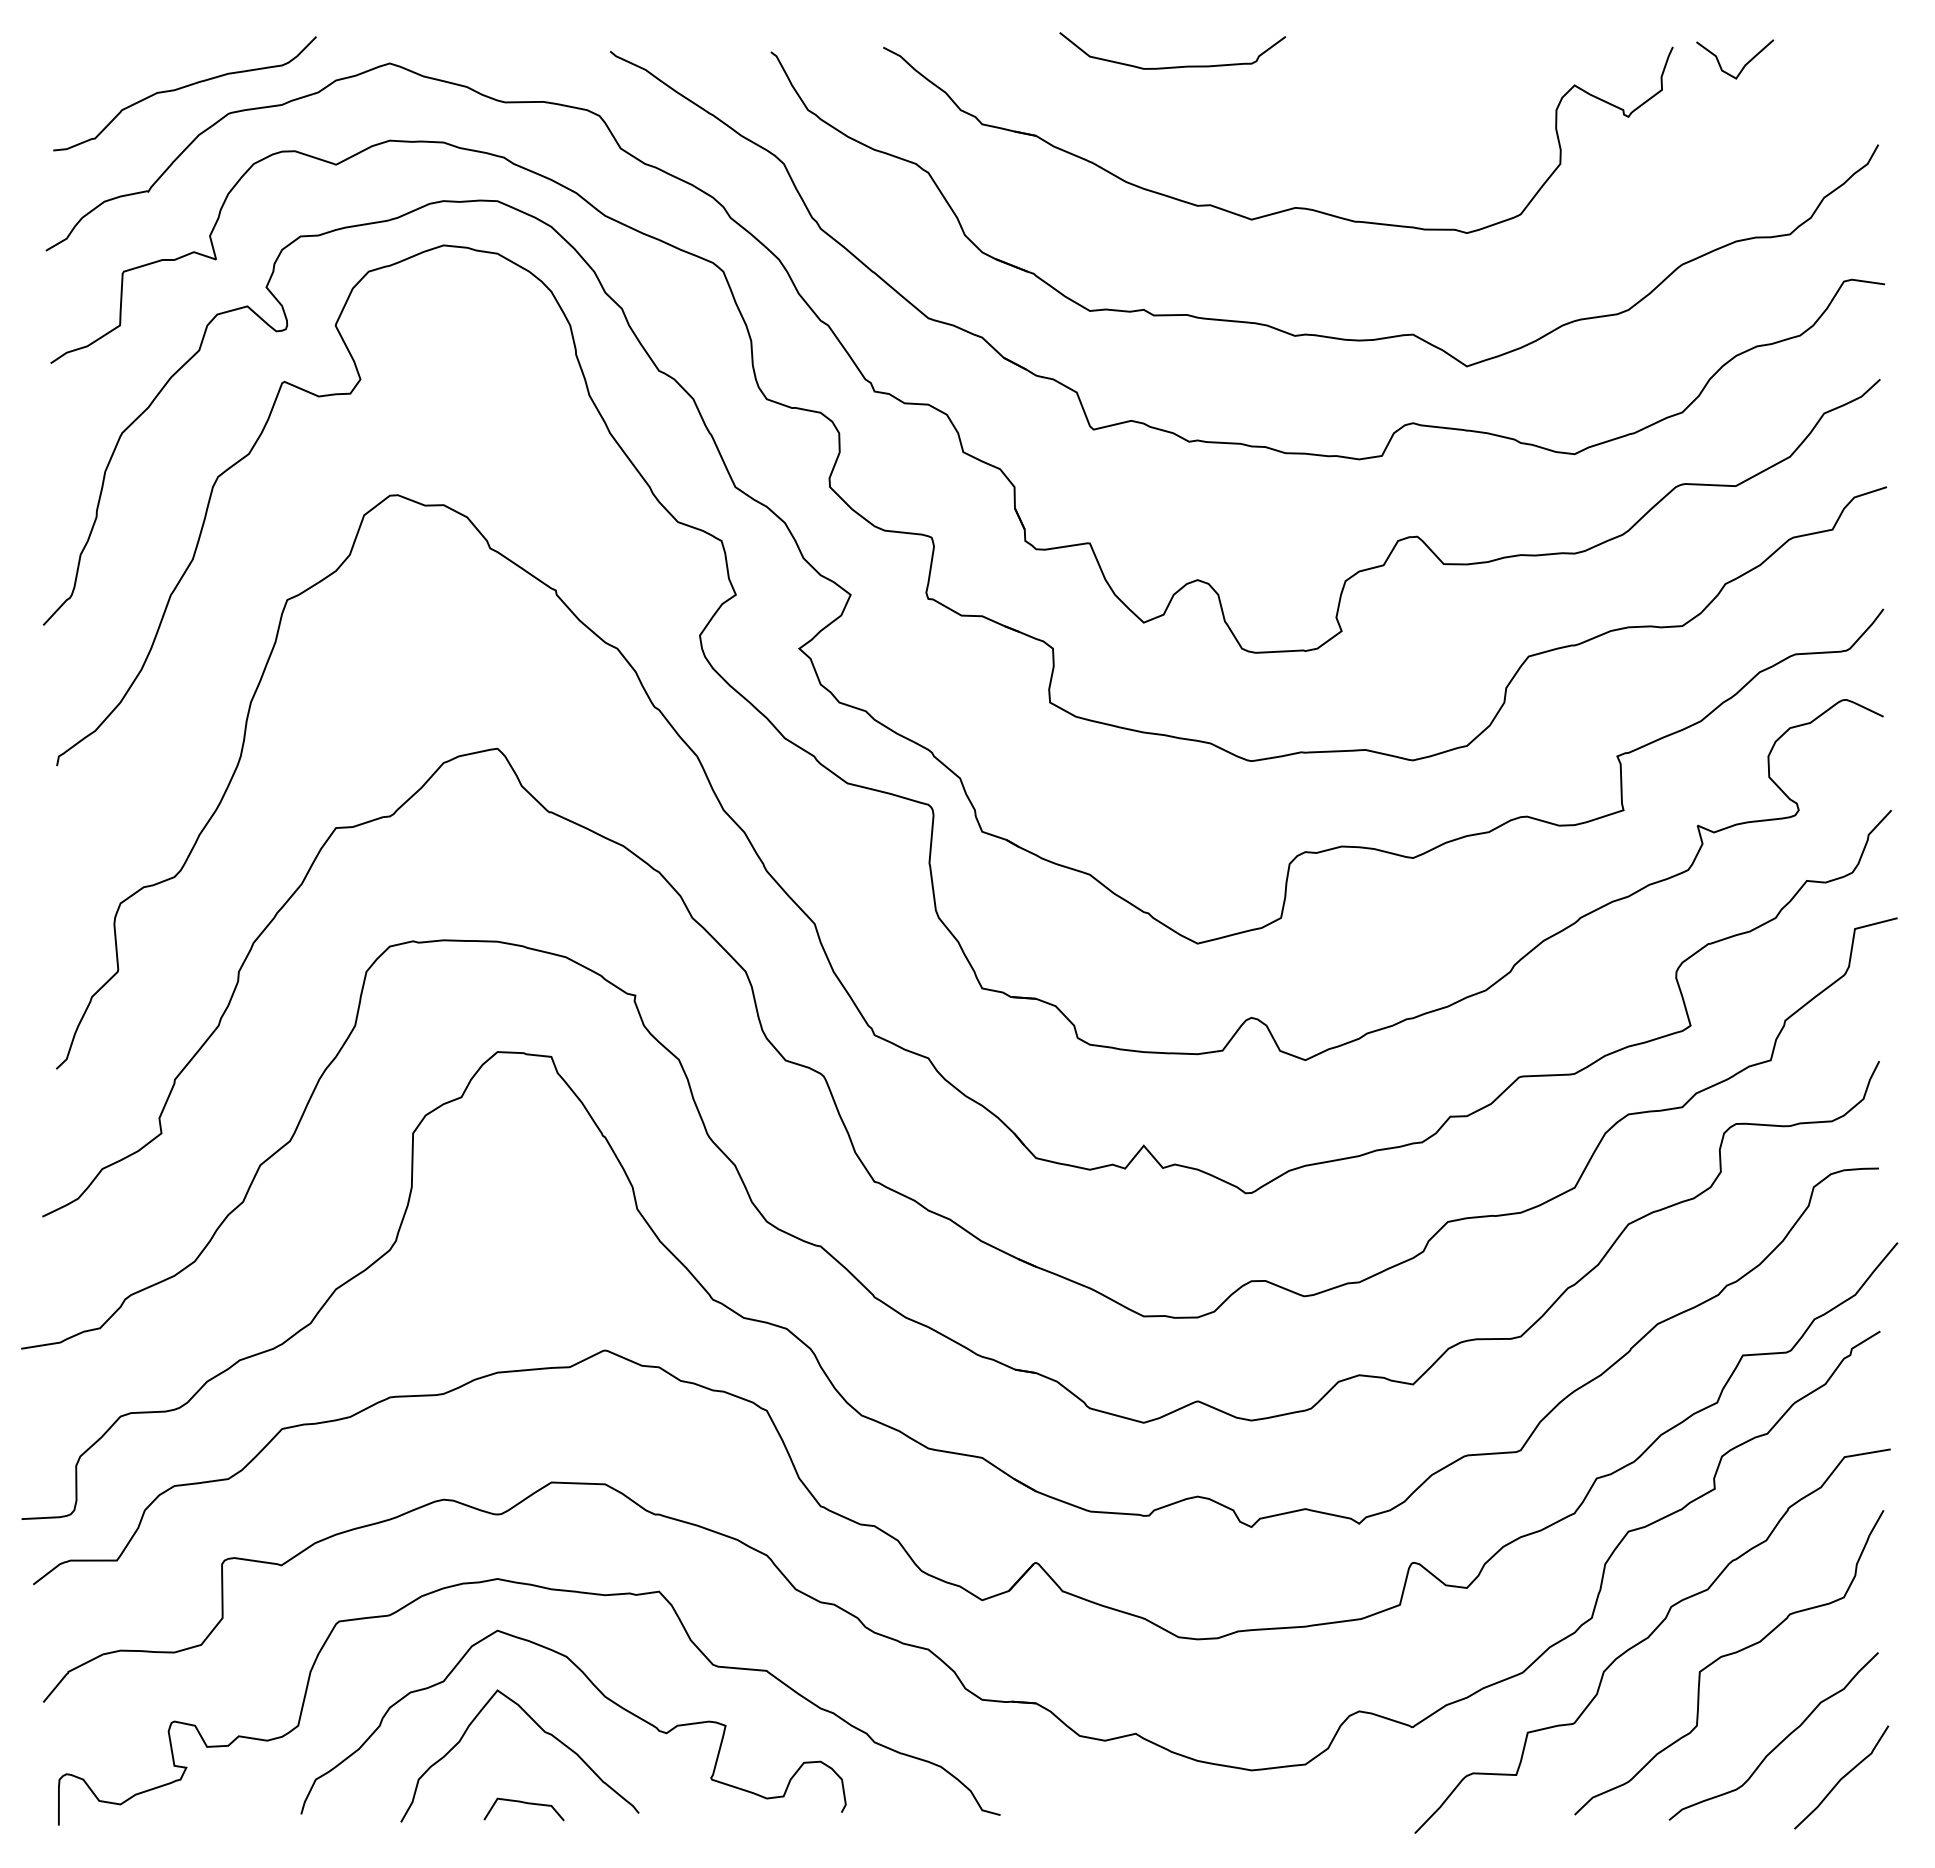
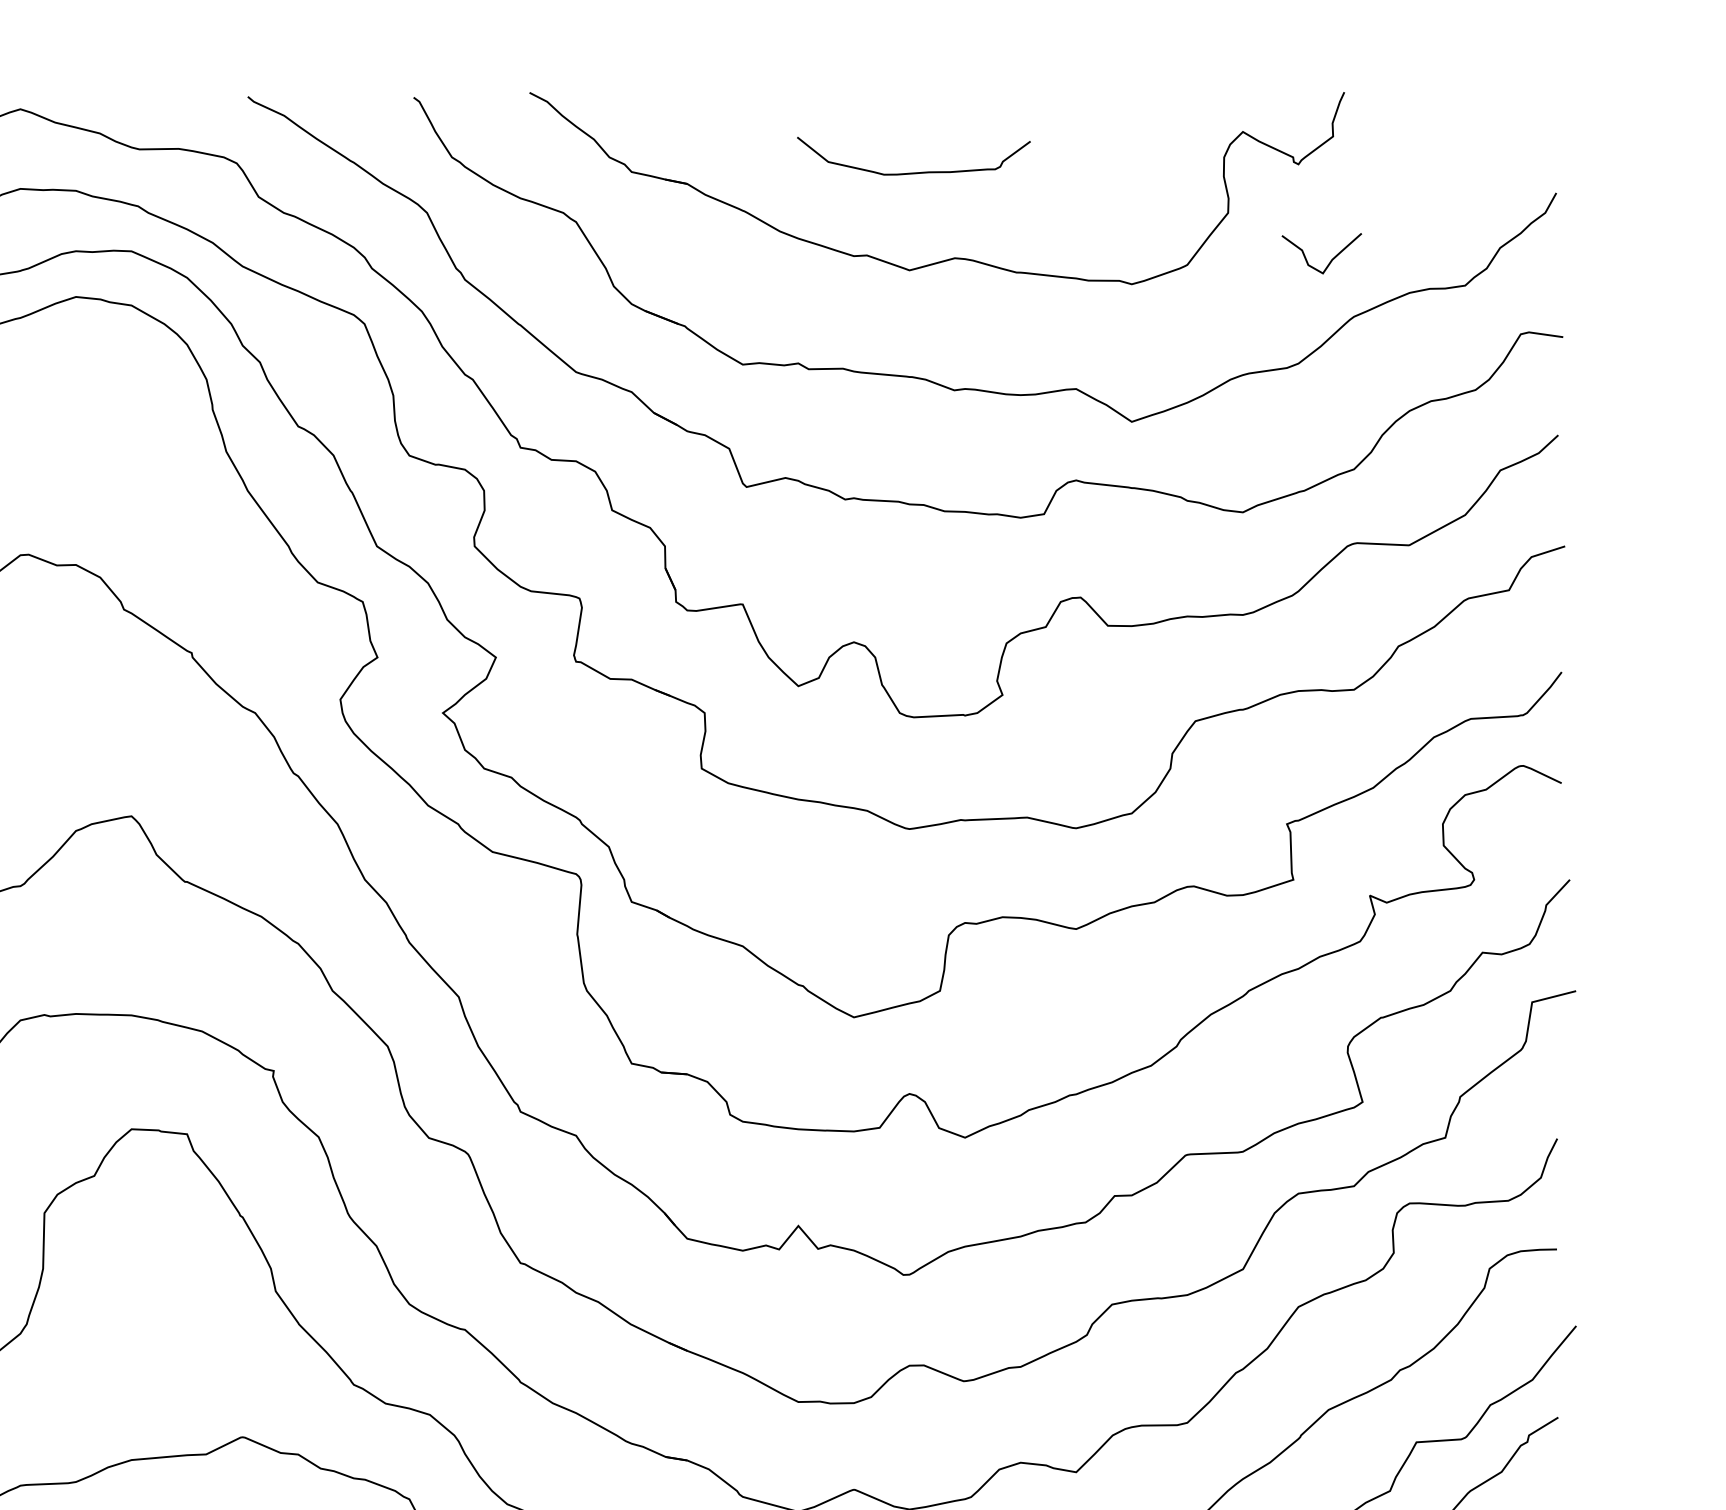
curve: (1744, 64) -> (1331, 258), moved
curve: (1172, 66) -> (913, 172), moved

